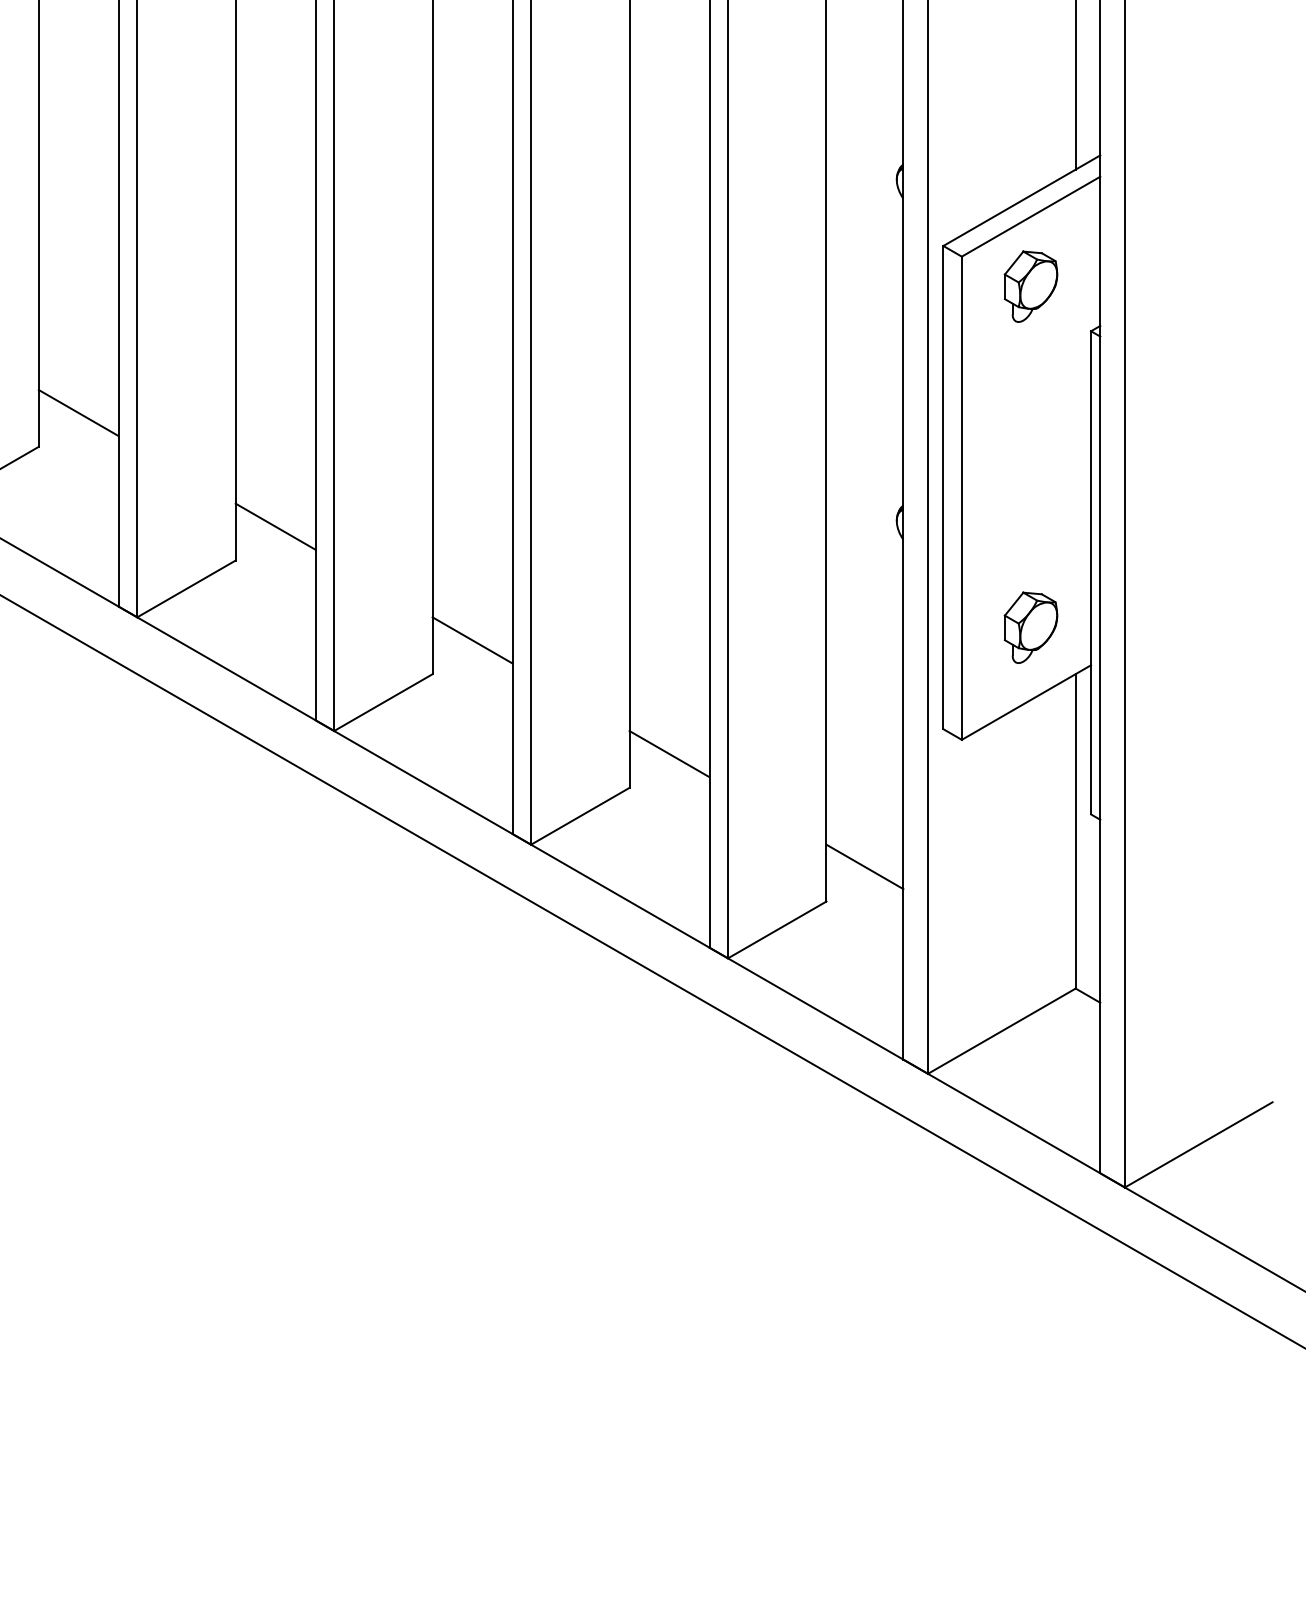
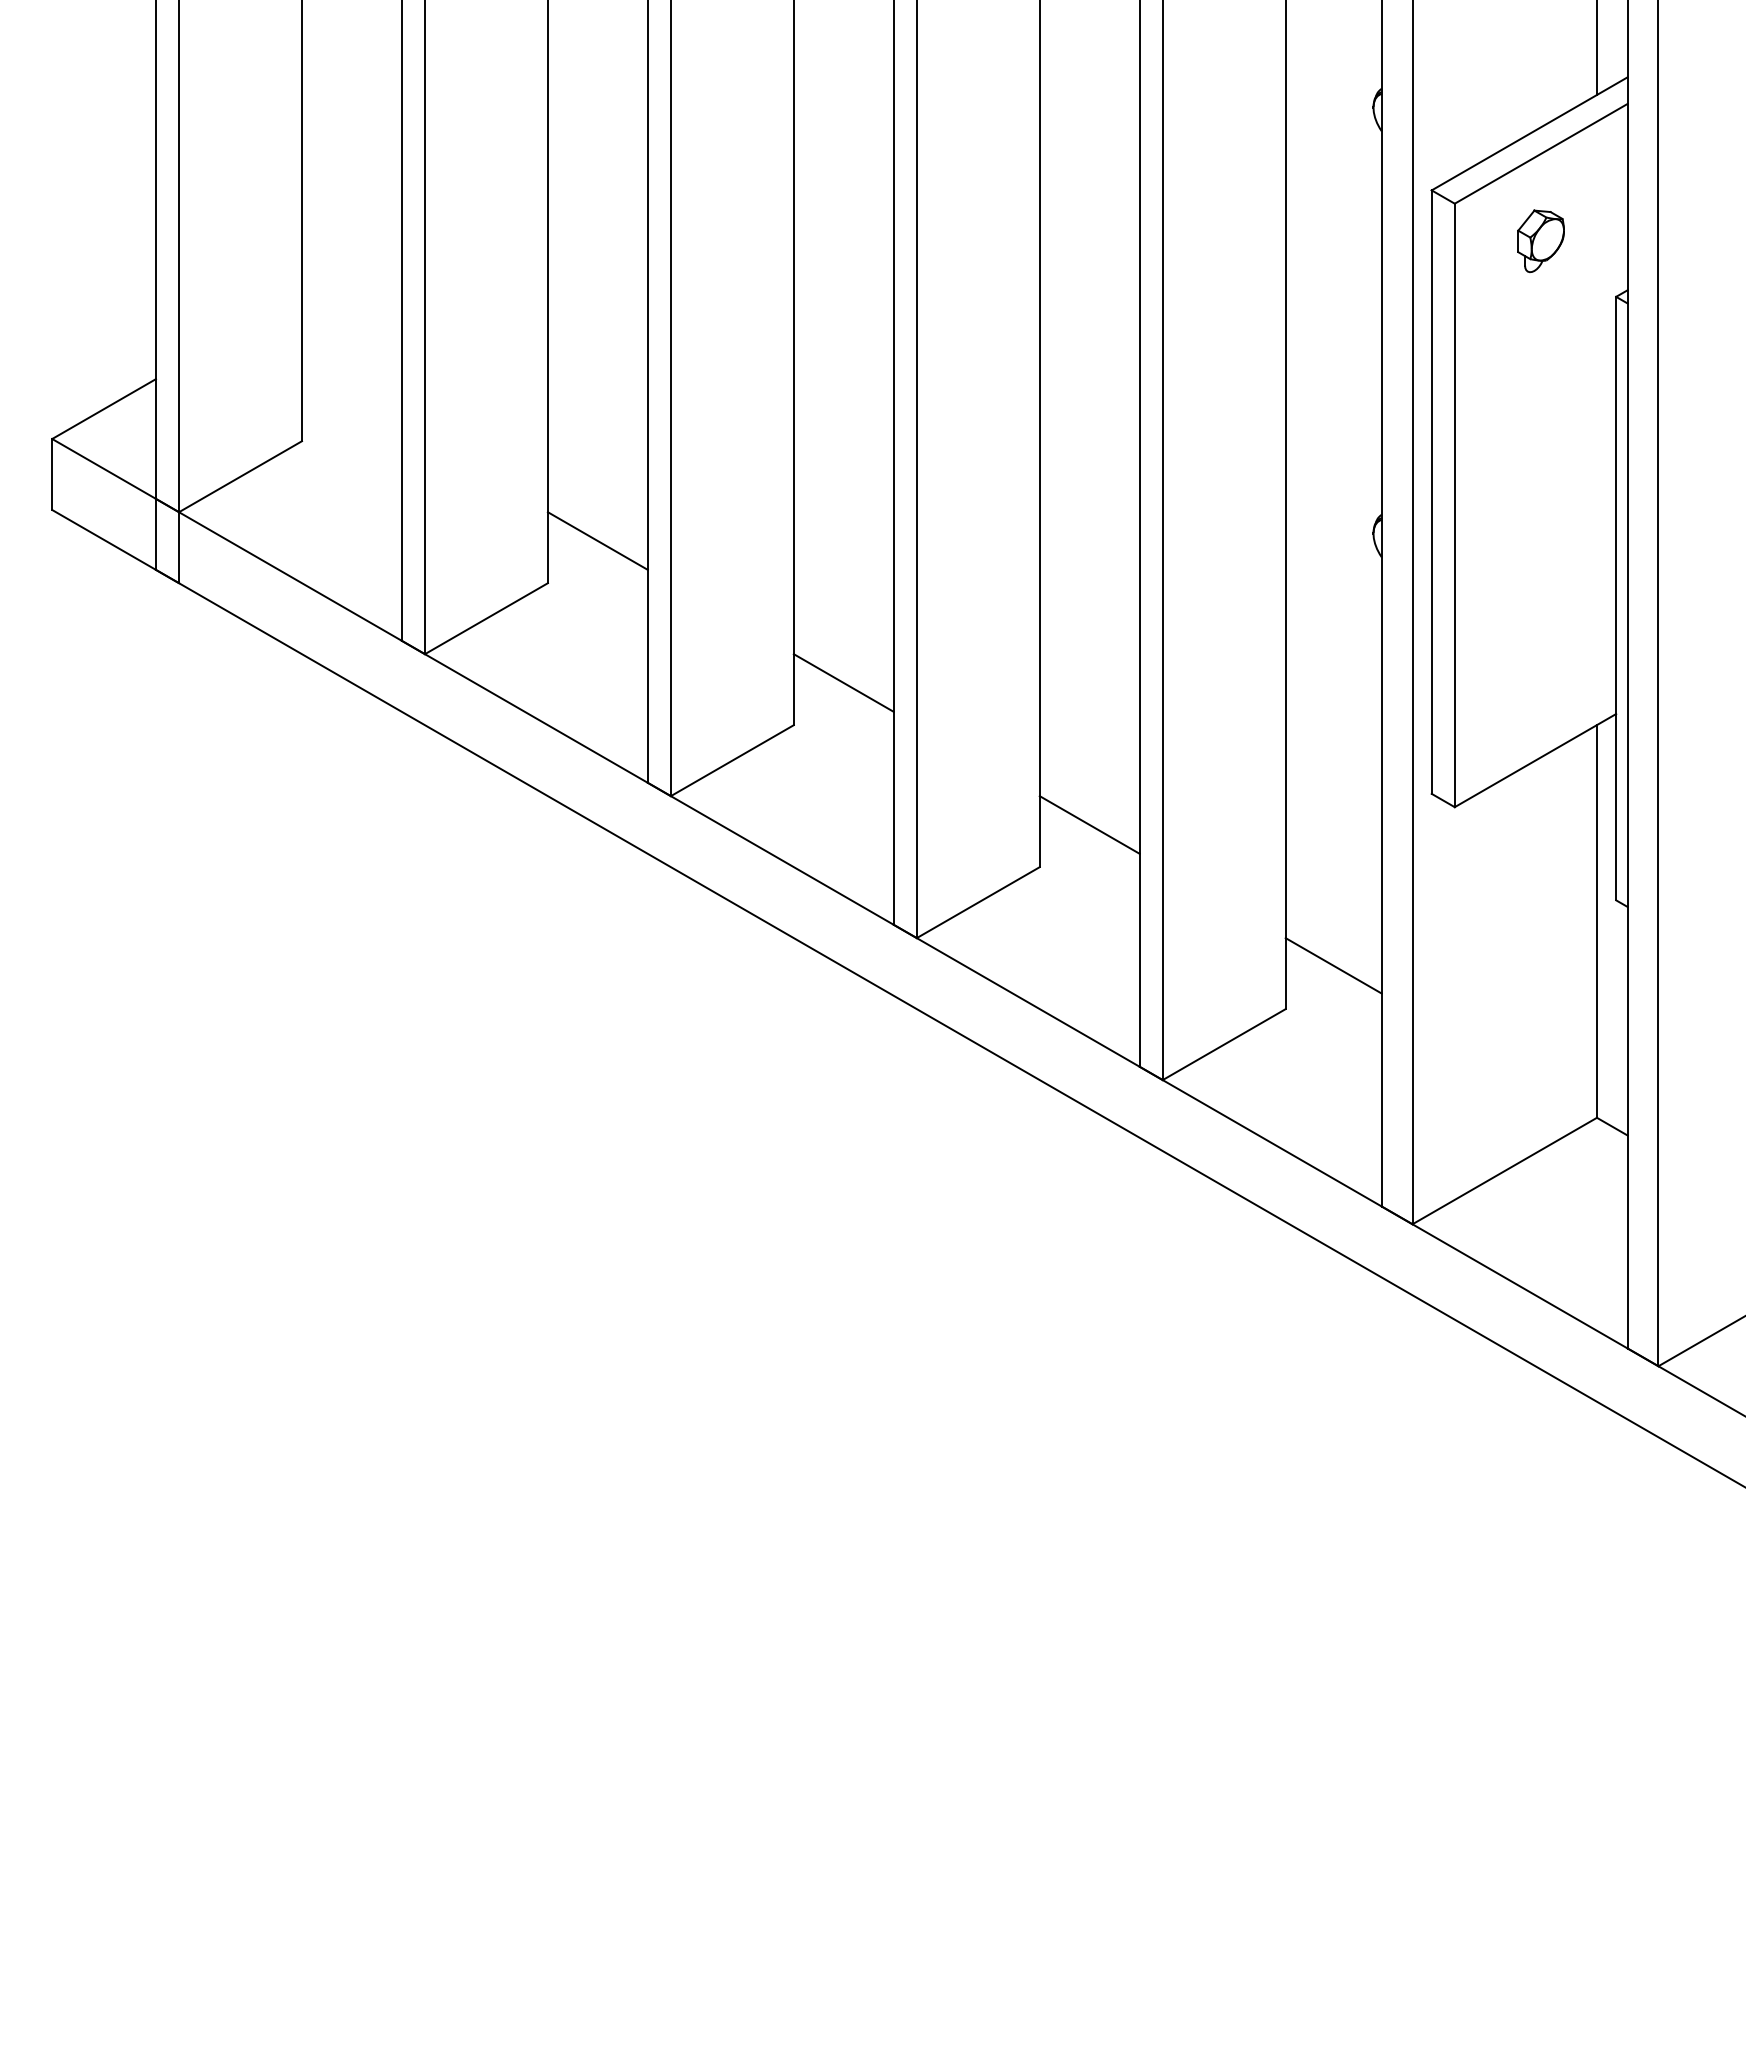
part: (1030, 286) -> (1540, 241), size x0.7
line: (78, 412) -> (351, 398), removed
part: (1030, 628) -> (1540, 667), removed

